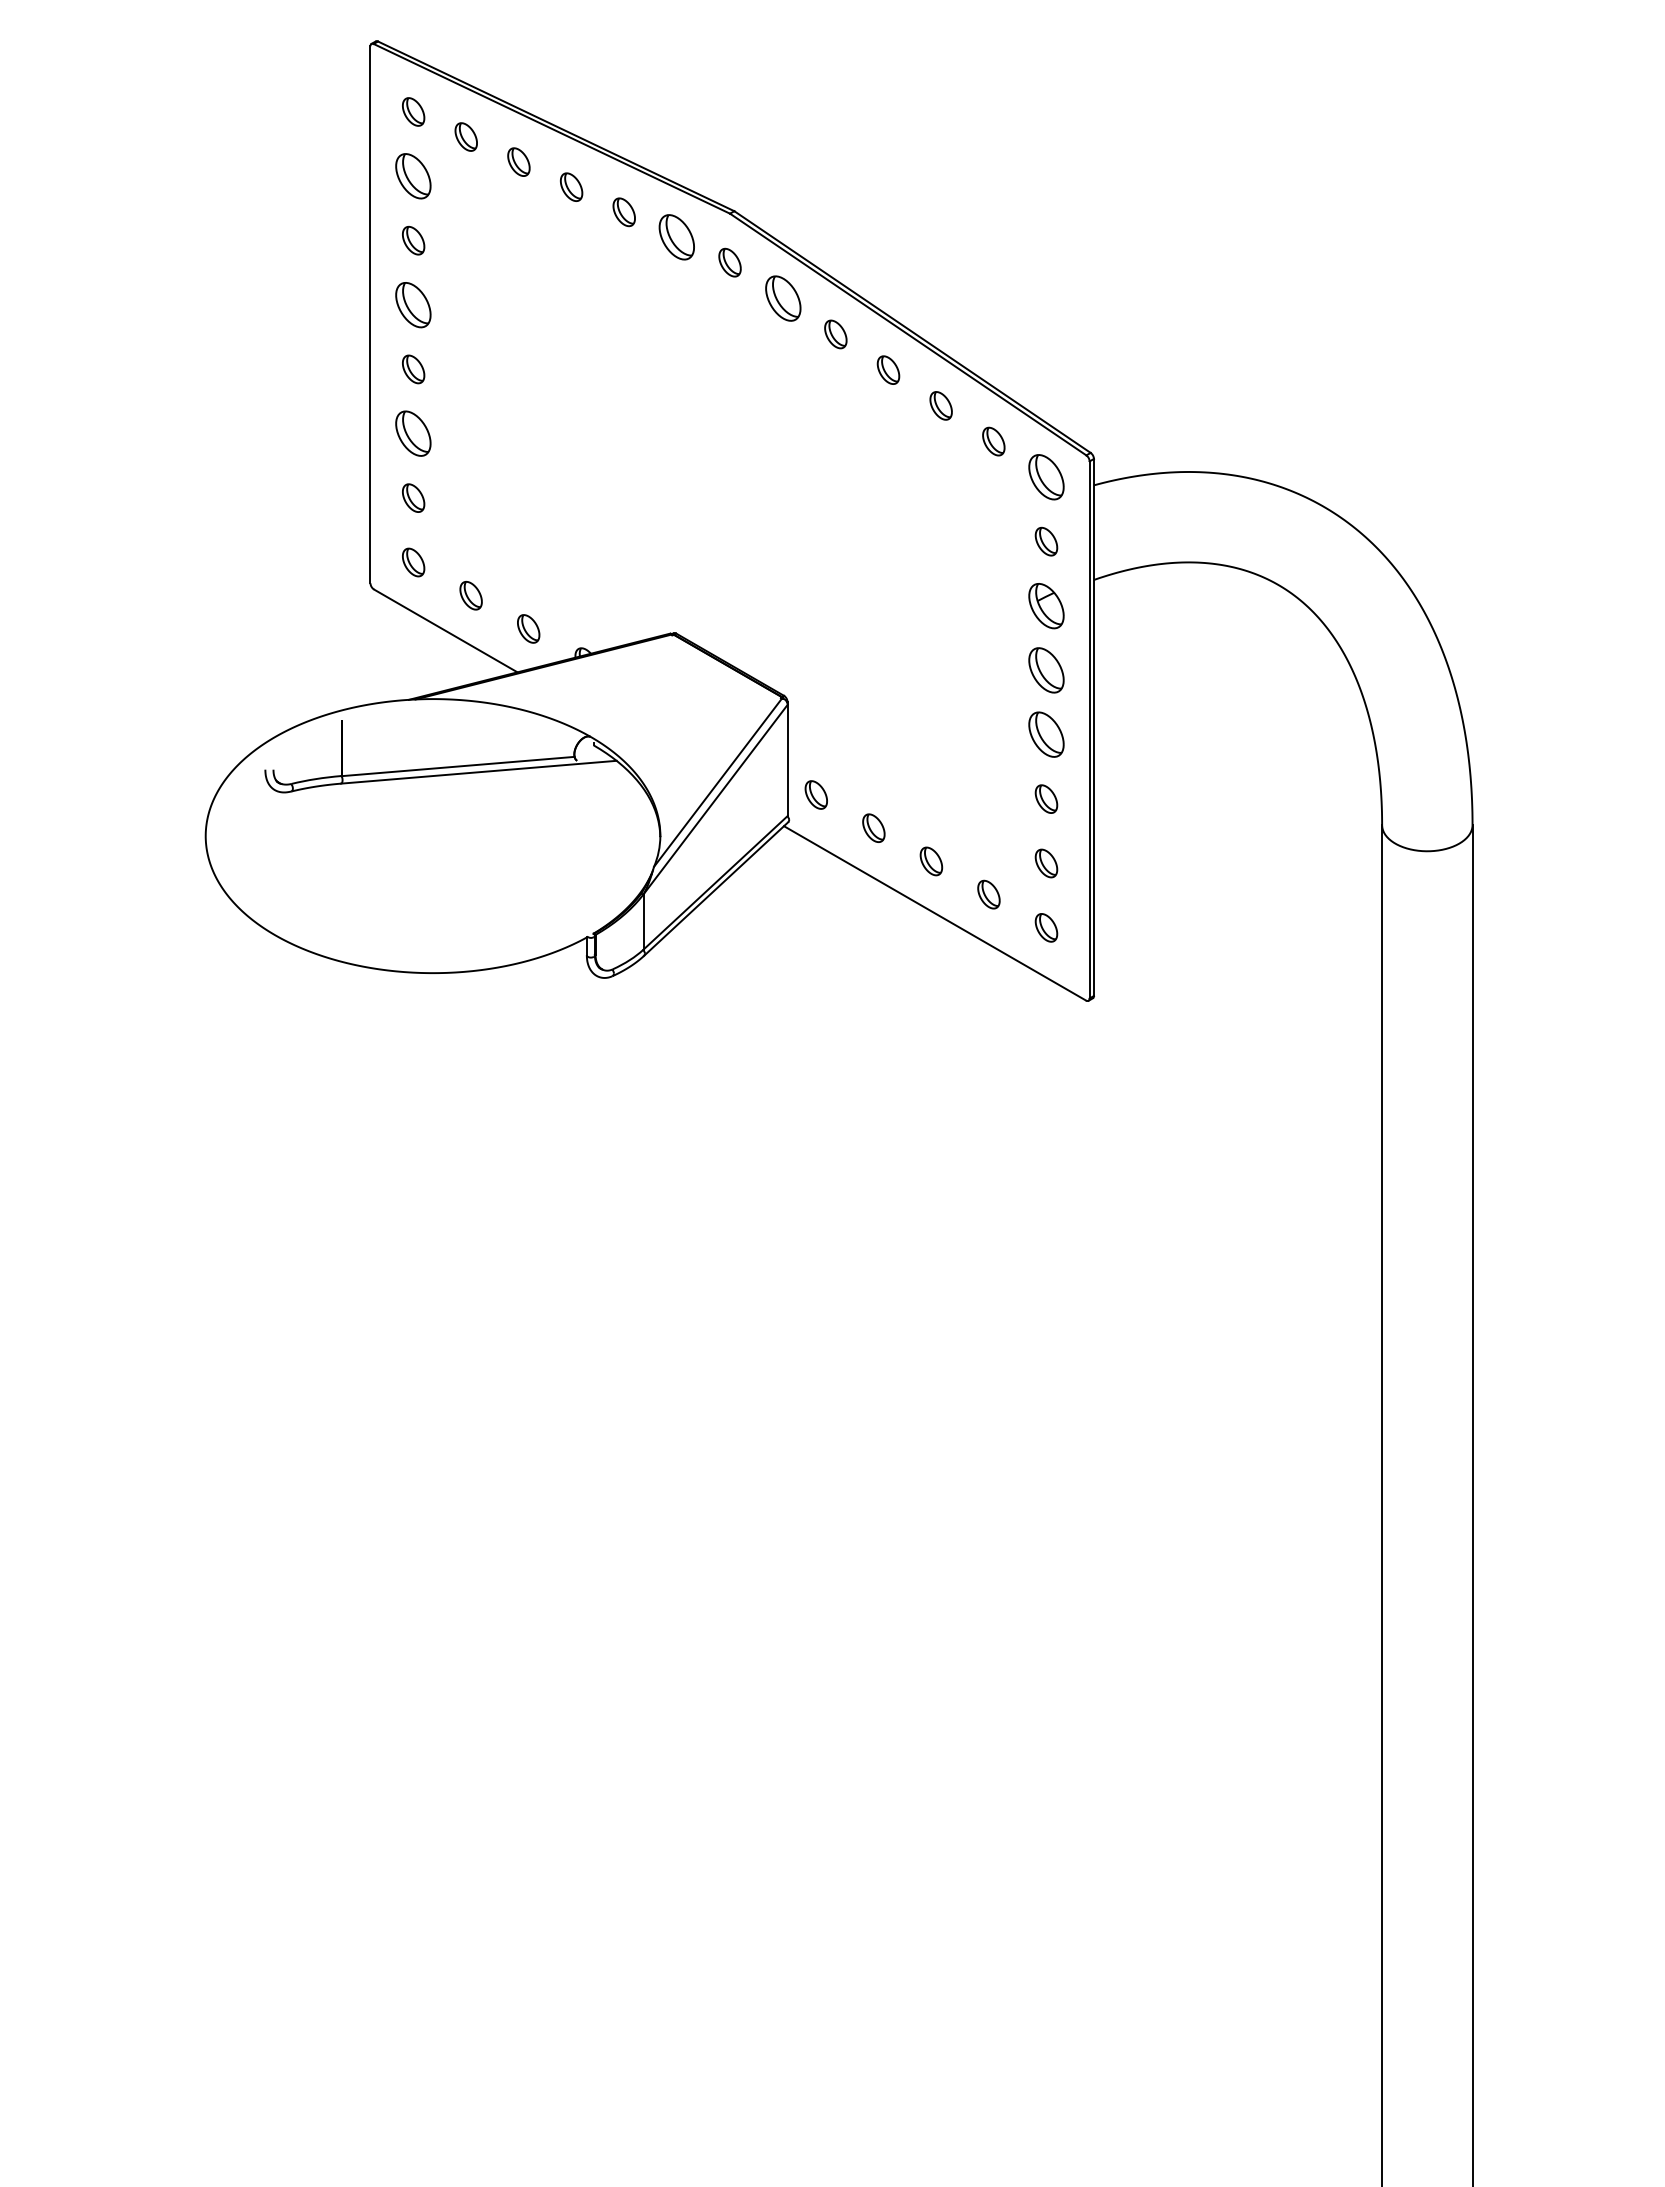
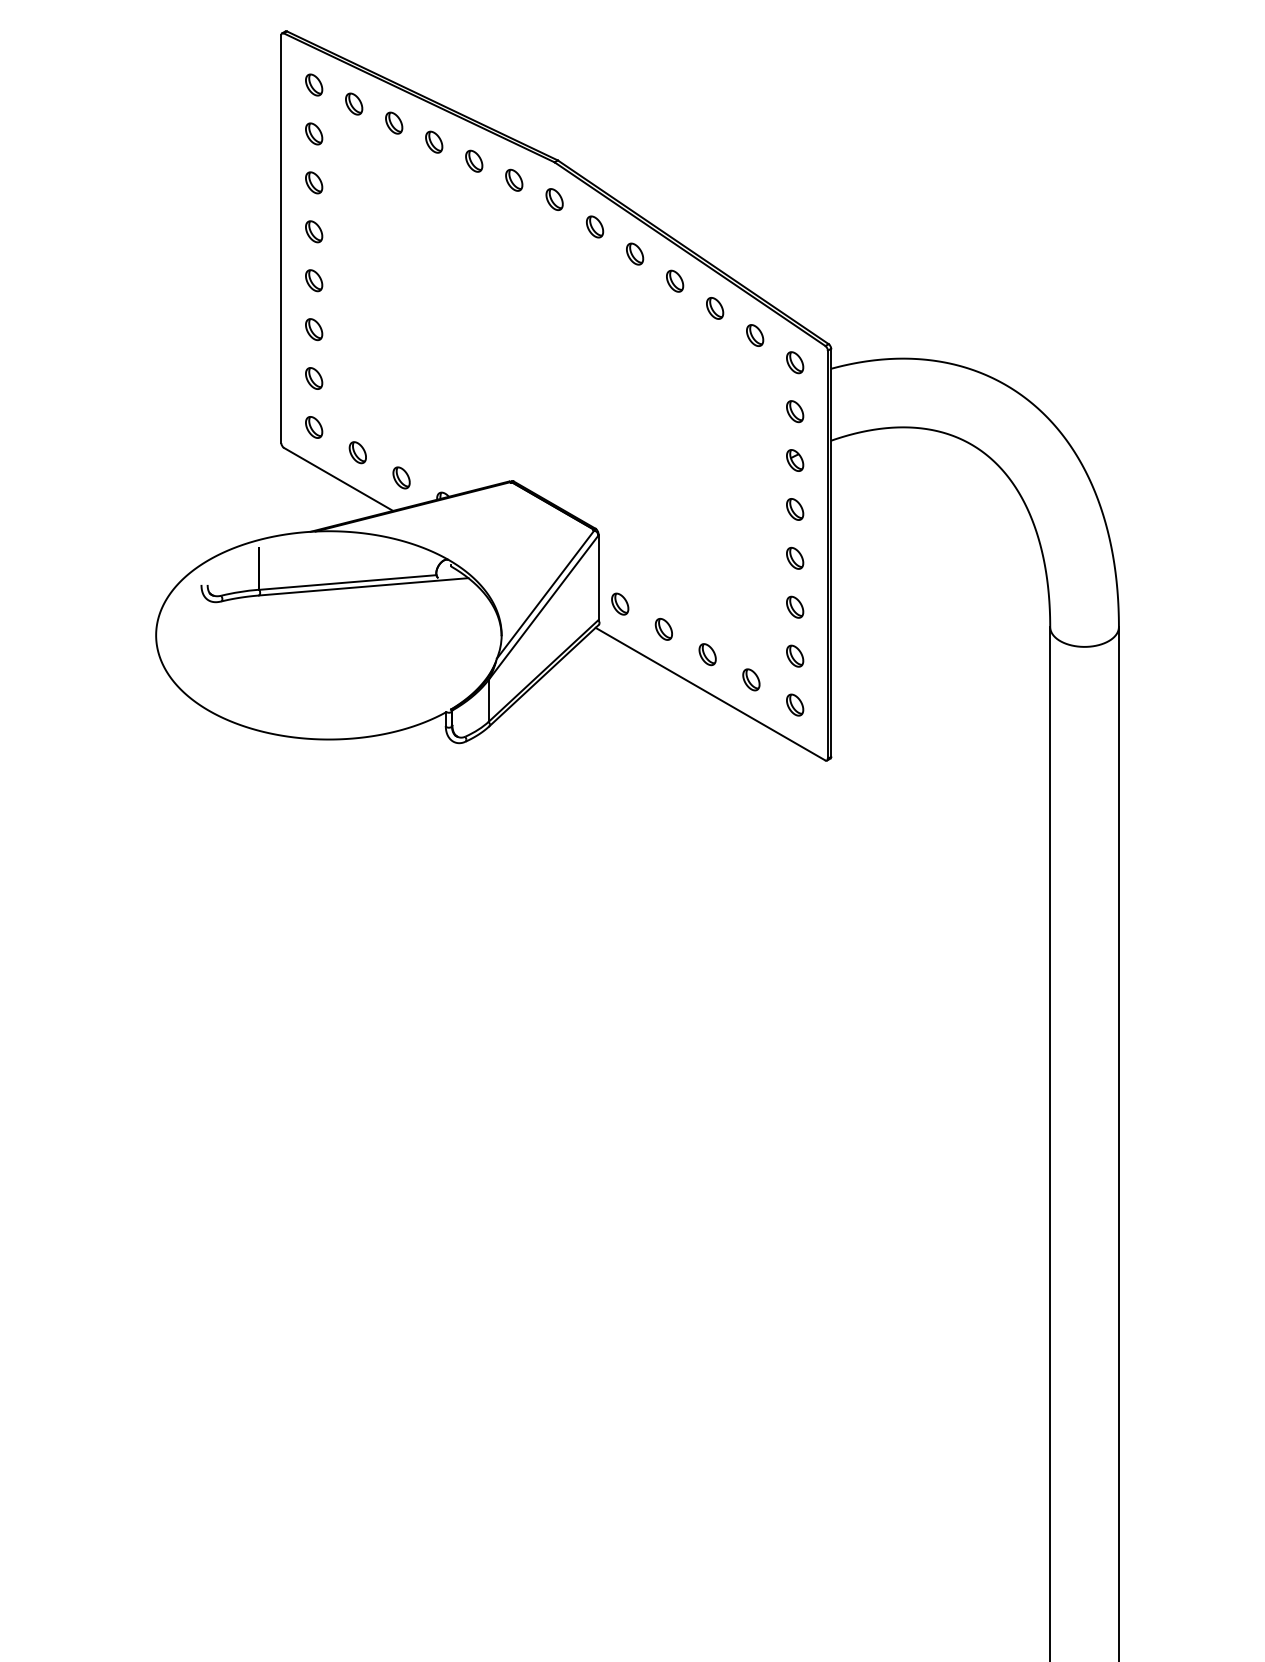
part: (413, 176) -> (314, 134), size x0.62
part: (676, 237) -> (513, 180), size x0.62
part: (782, 298) -> (594, 226), size x0.62
part: (413, 304) -> (314, 231), size x0.62
part: (413, 433) -> (314, 329), size x0.62
part: (1046, 477) -> (795, 362), size x0.62
part: (1046, 605) -> (795, 460), size x0.62
part: (1046, 670) -> (795, 509), size x0.62
part: (1046, 734) -> (795, 558), size x0.62

